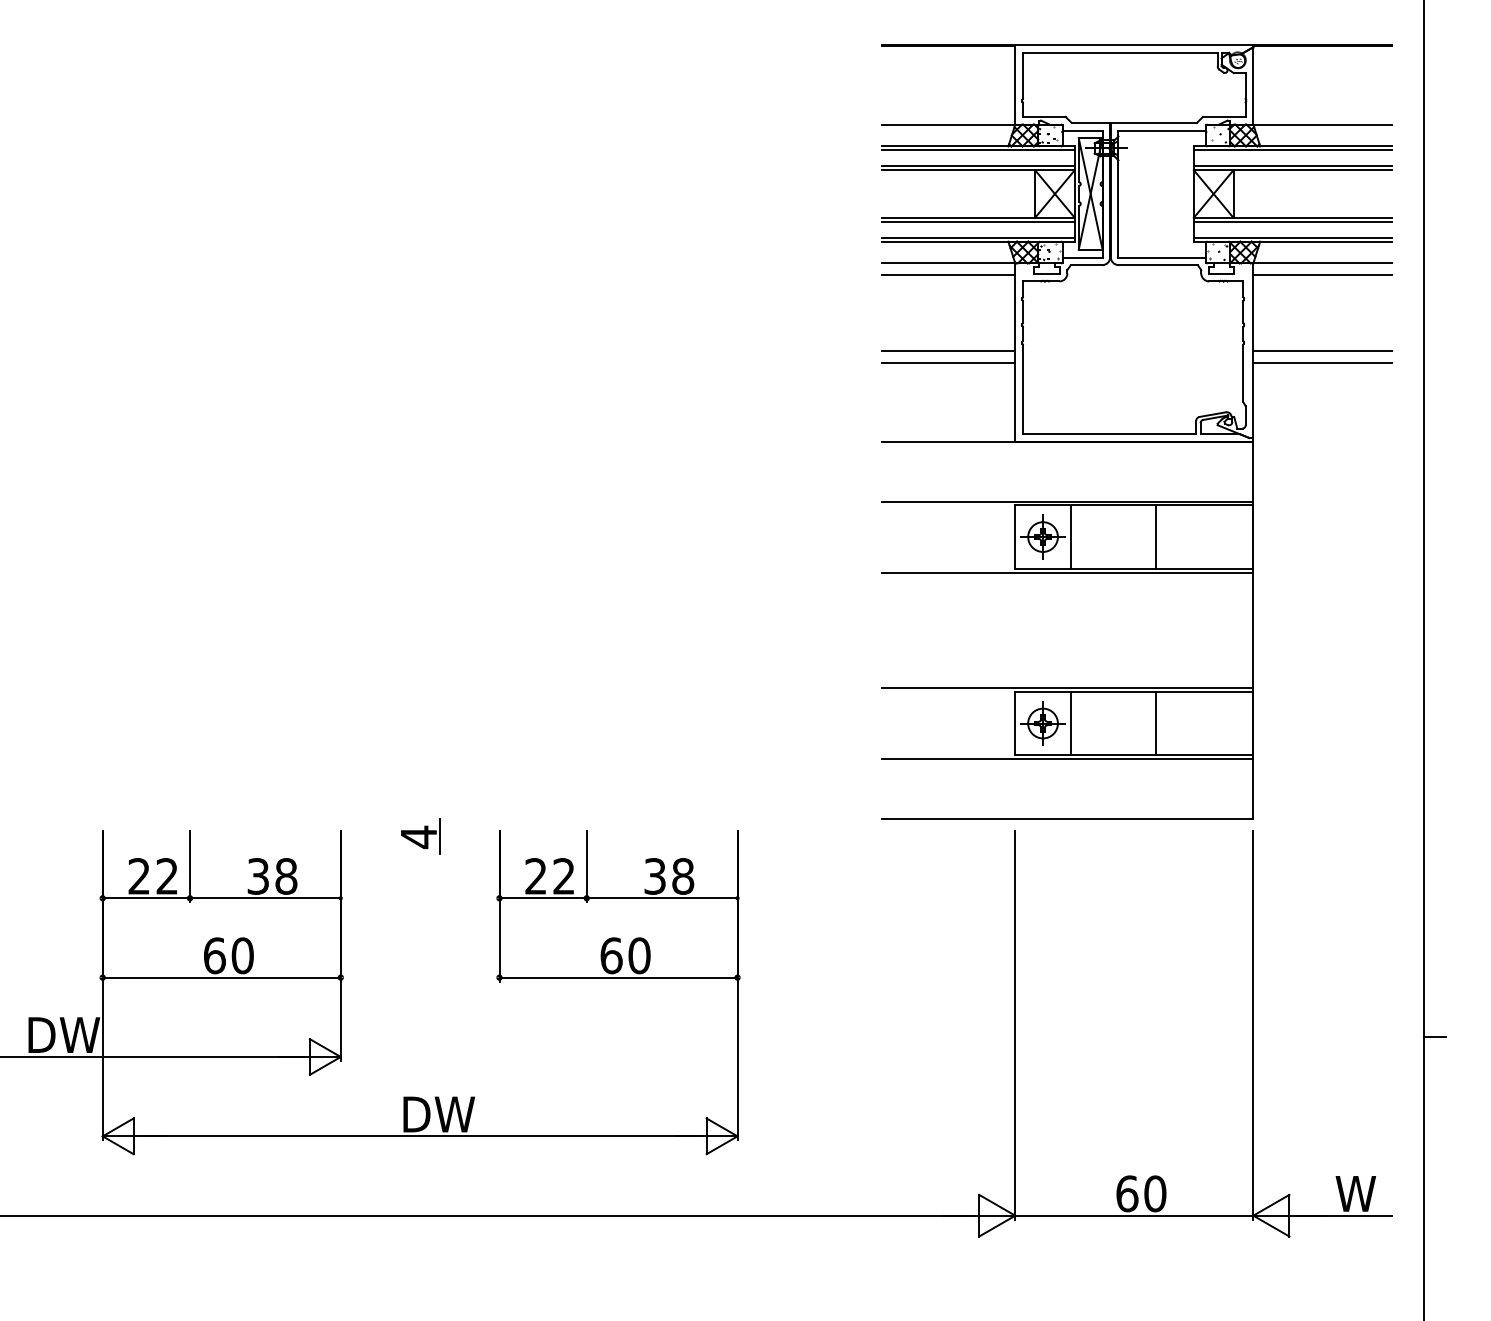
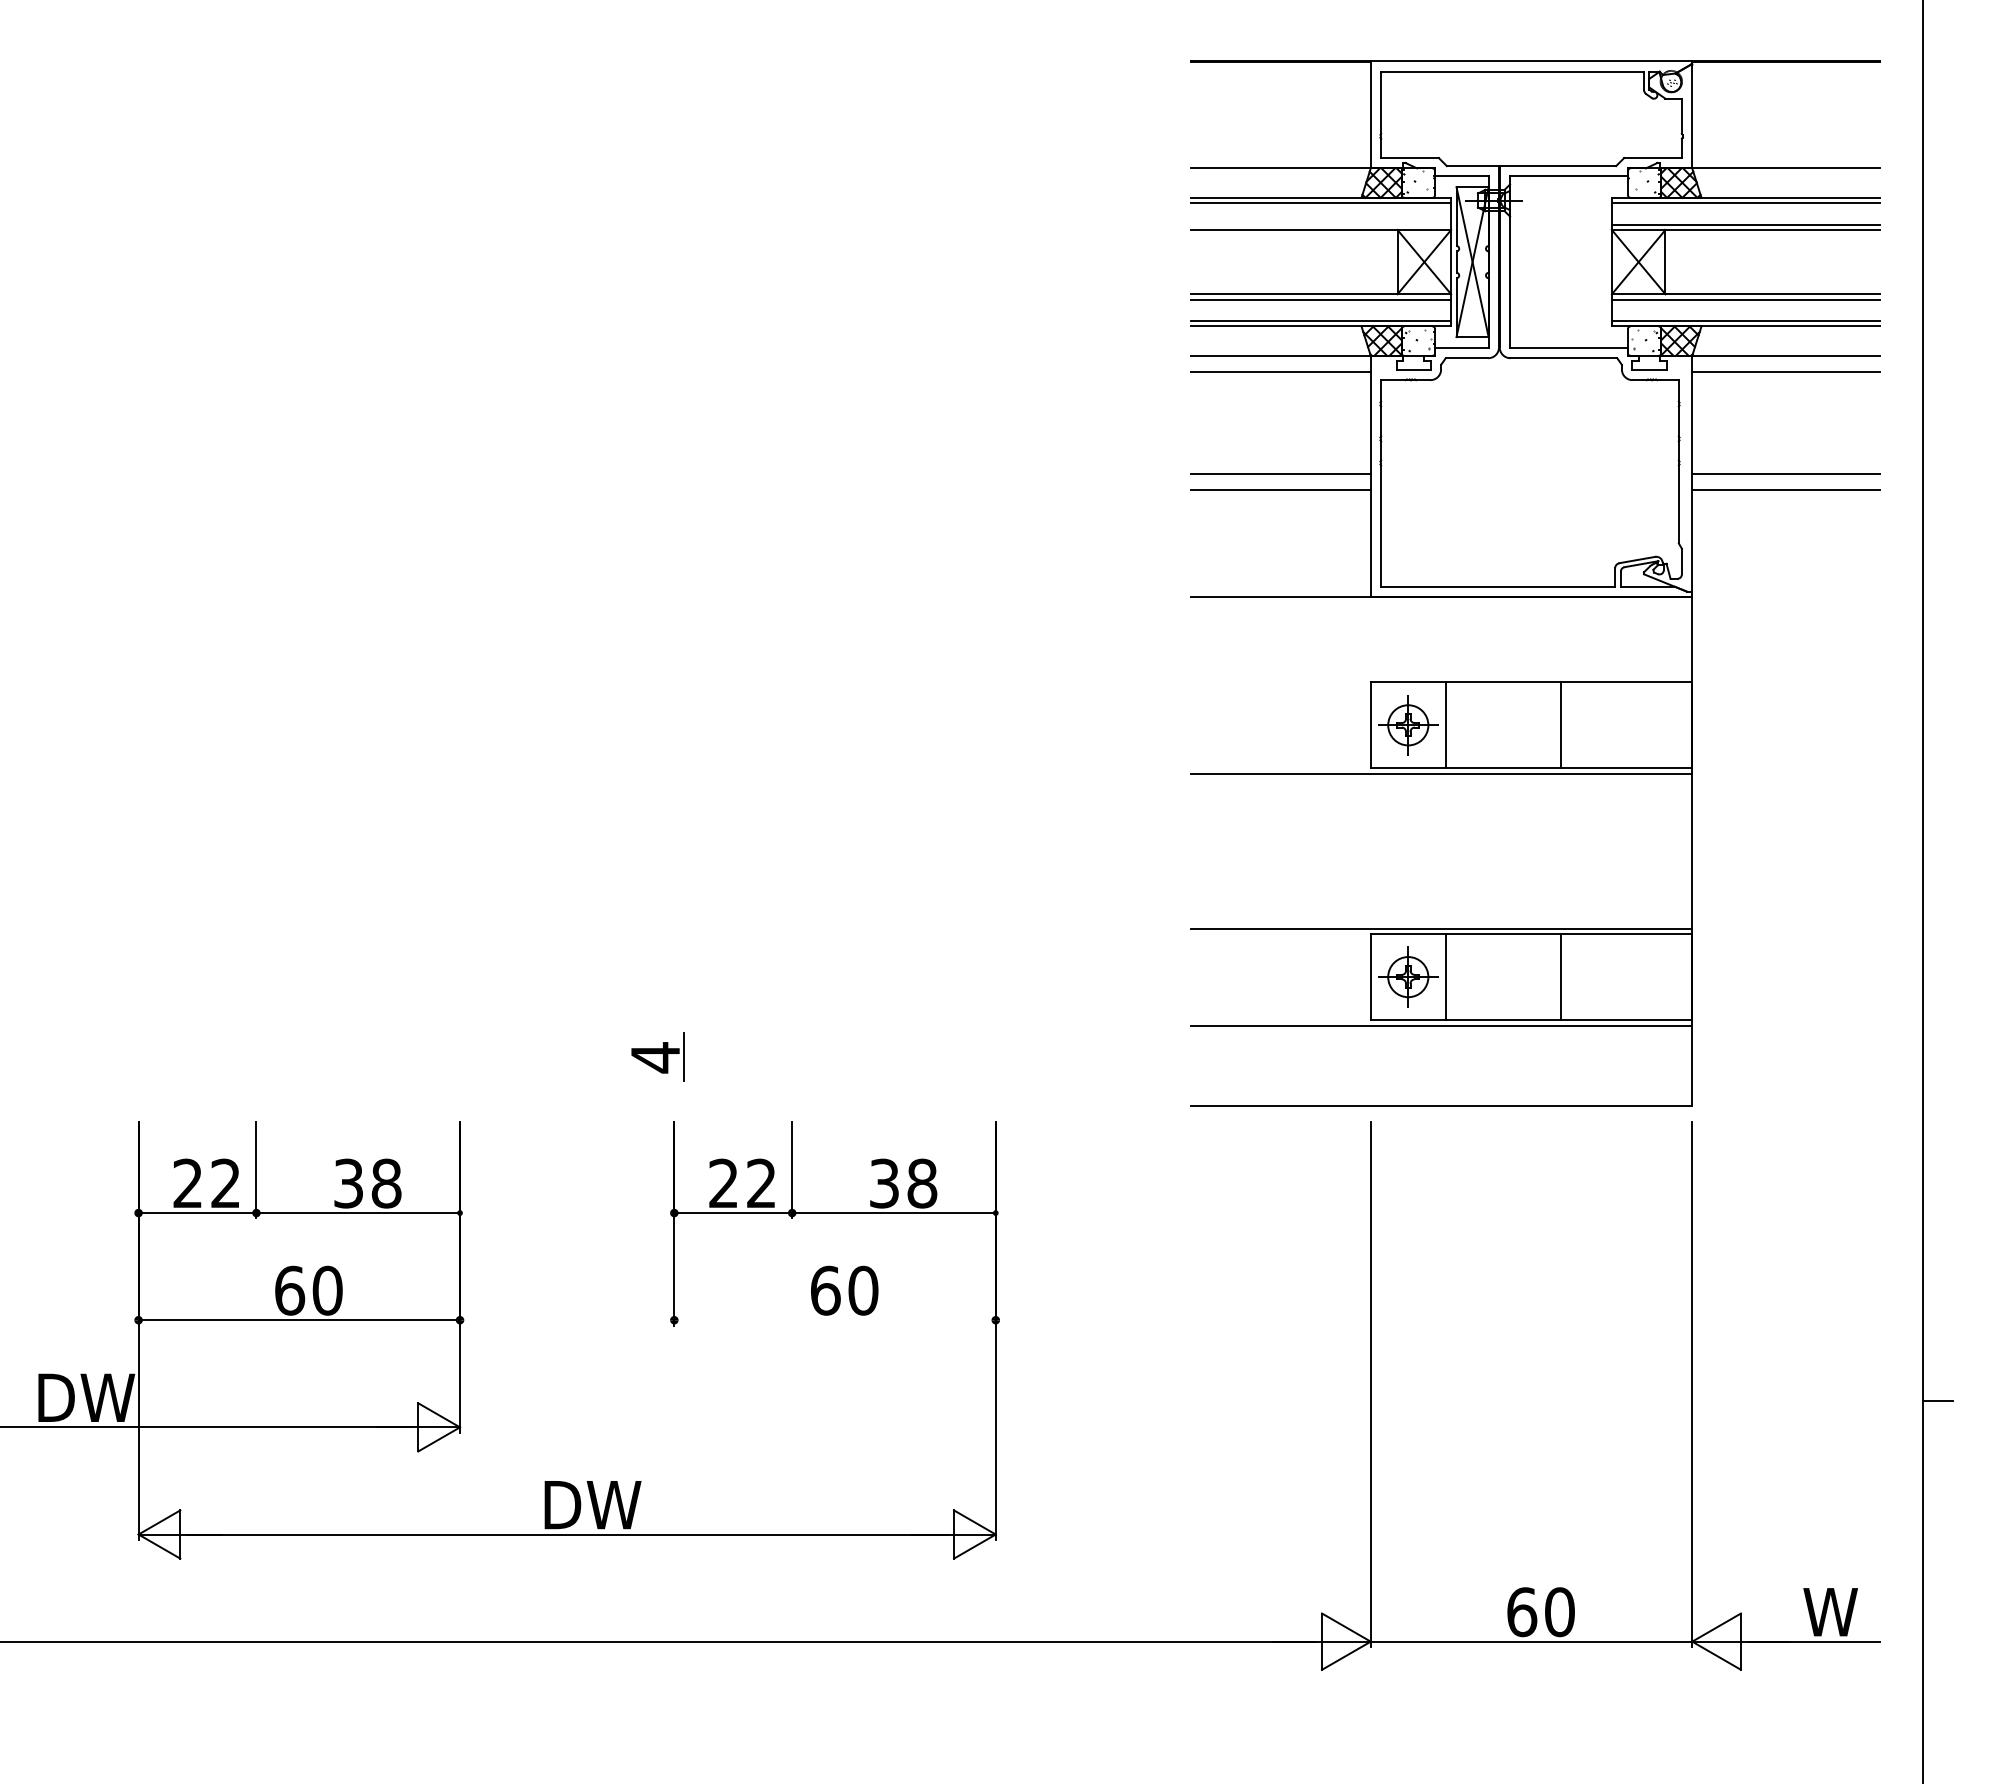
line: (978, 166) -> (1321, 224), removed
line: (1067, 501) -> (1441, 677), removed
part: (420, 836) -> (657, 1056), moved
line: (618, 977) -> (834, 1320), removed

